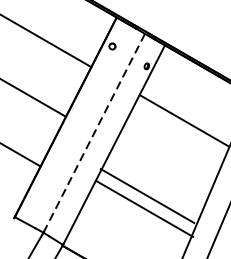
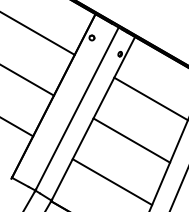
line: (94, 132) -> (77, 108), dashed -> solid
line: (147, 195) -> (131, 140), moved
line: (144, 209) -> (112, 182), moved

